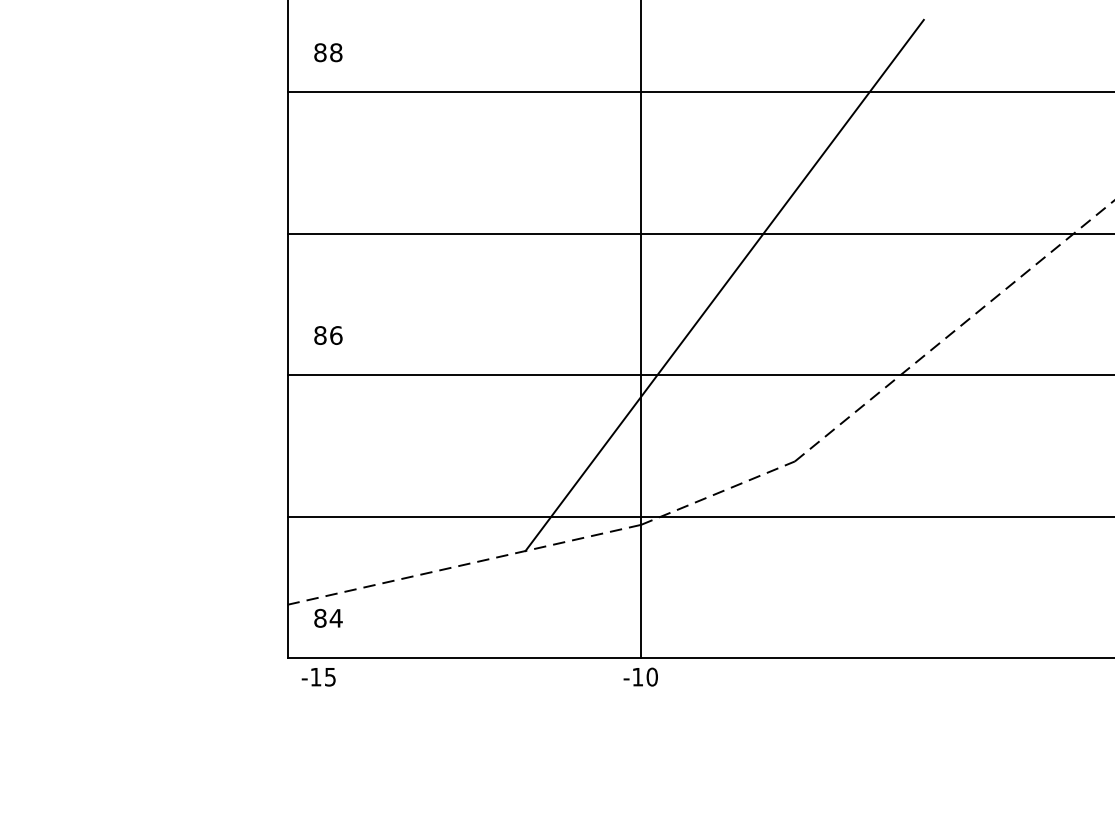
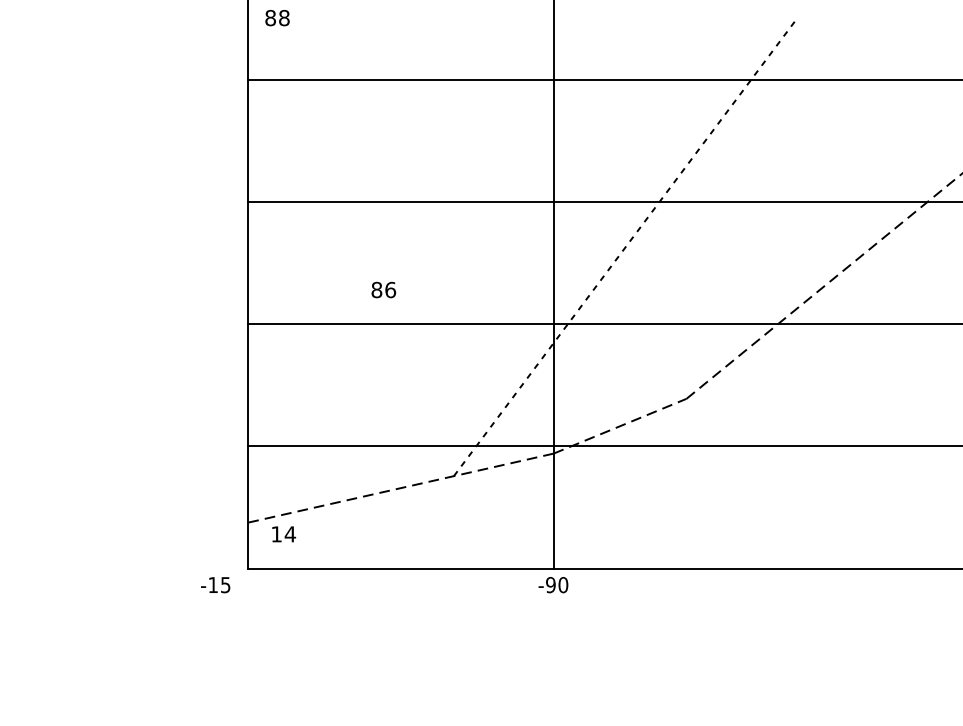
text: (328, 52) -> (277, 17), moved
line: (724, 285) -> (625, 246), solid -> dashed
text: (328, 335) -> (383, 290), moved
text: (320, 617) -> (276, 533), 84 -> 14
text: (637, 676) -> (550, 584), -10 -> -90
text: (318, 677) -> (215, 585), moved

